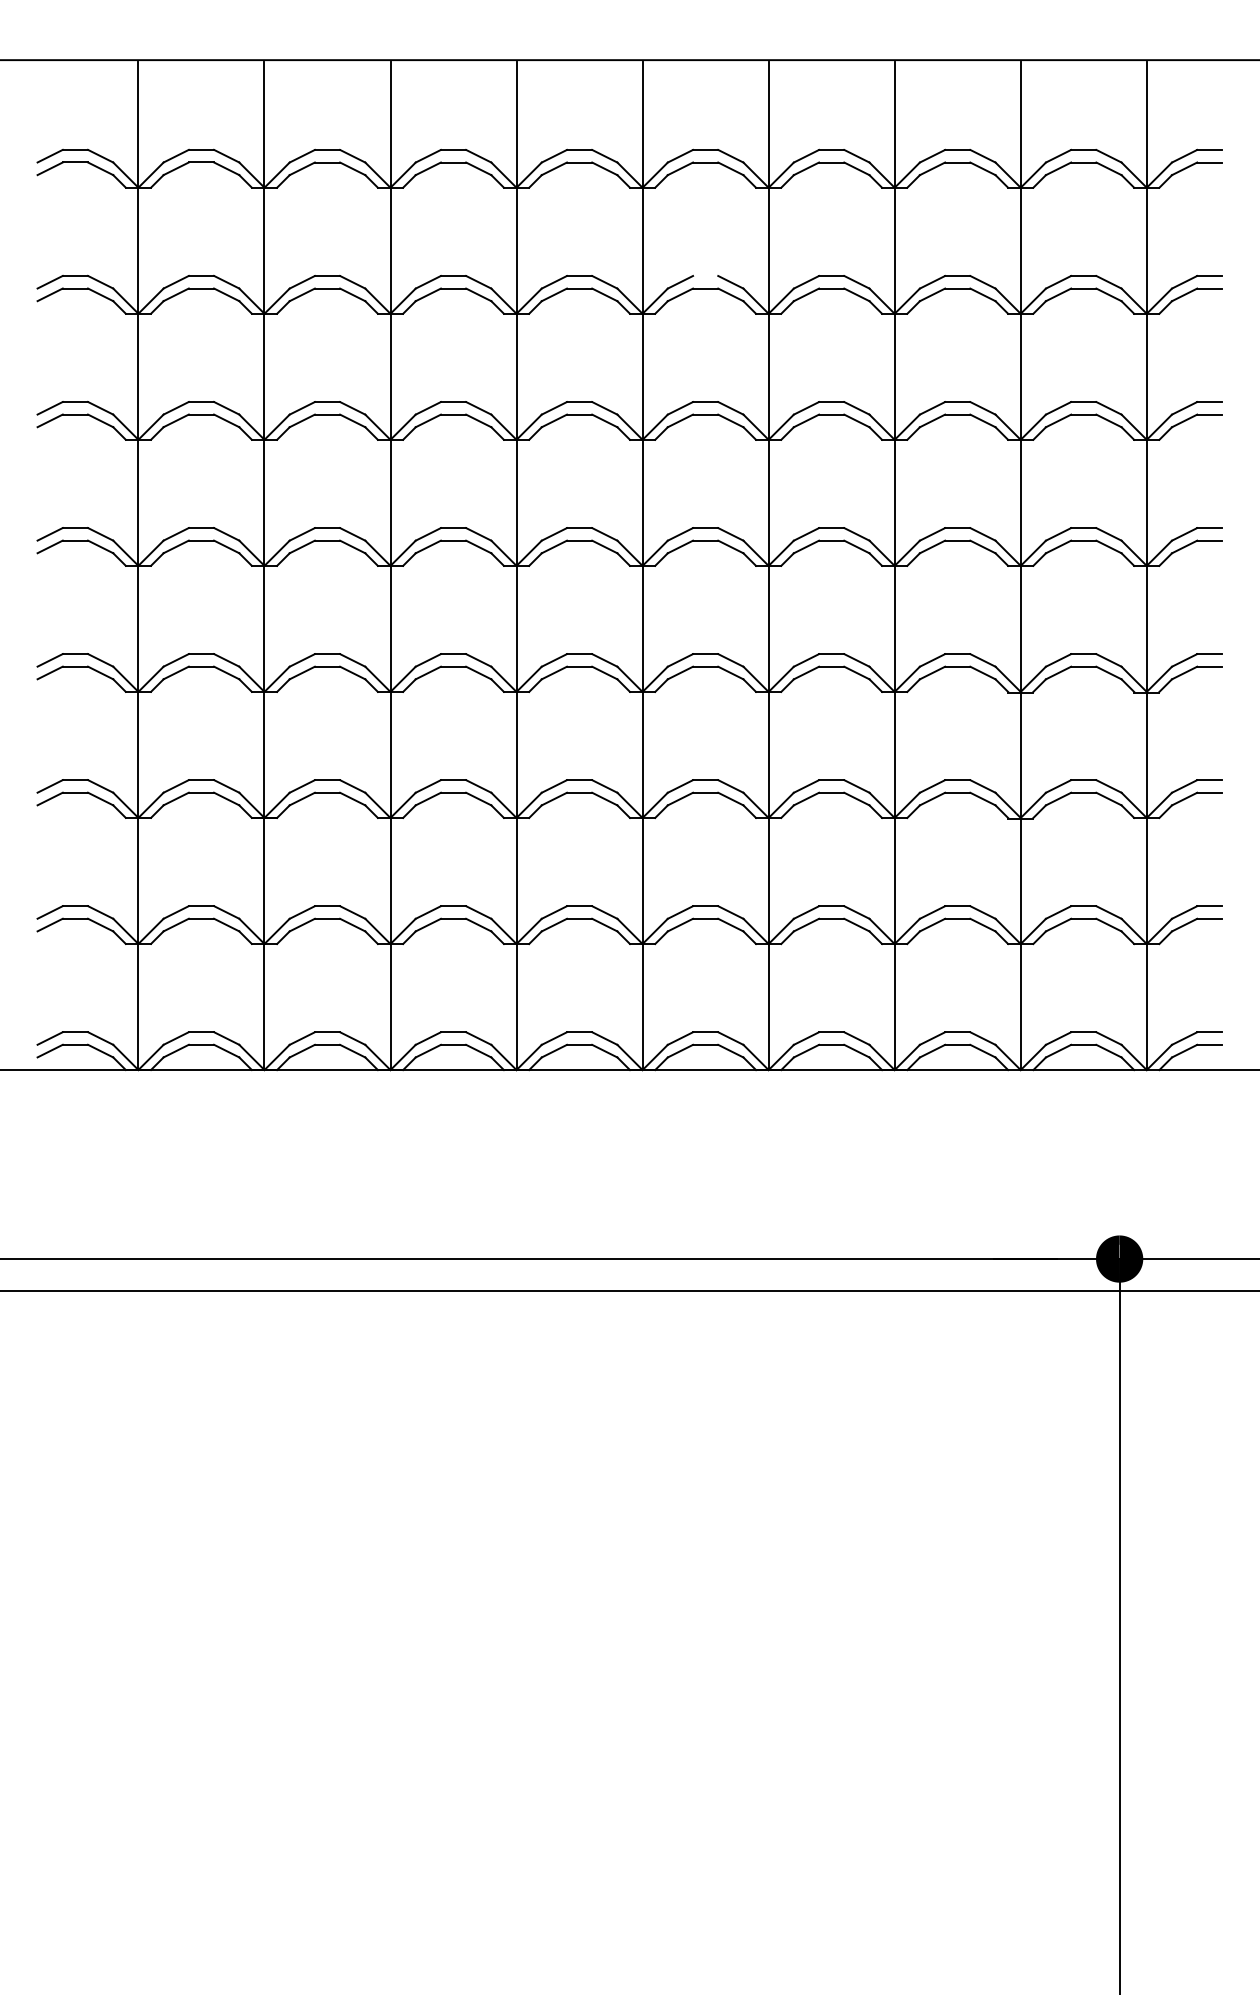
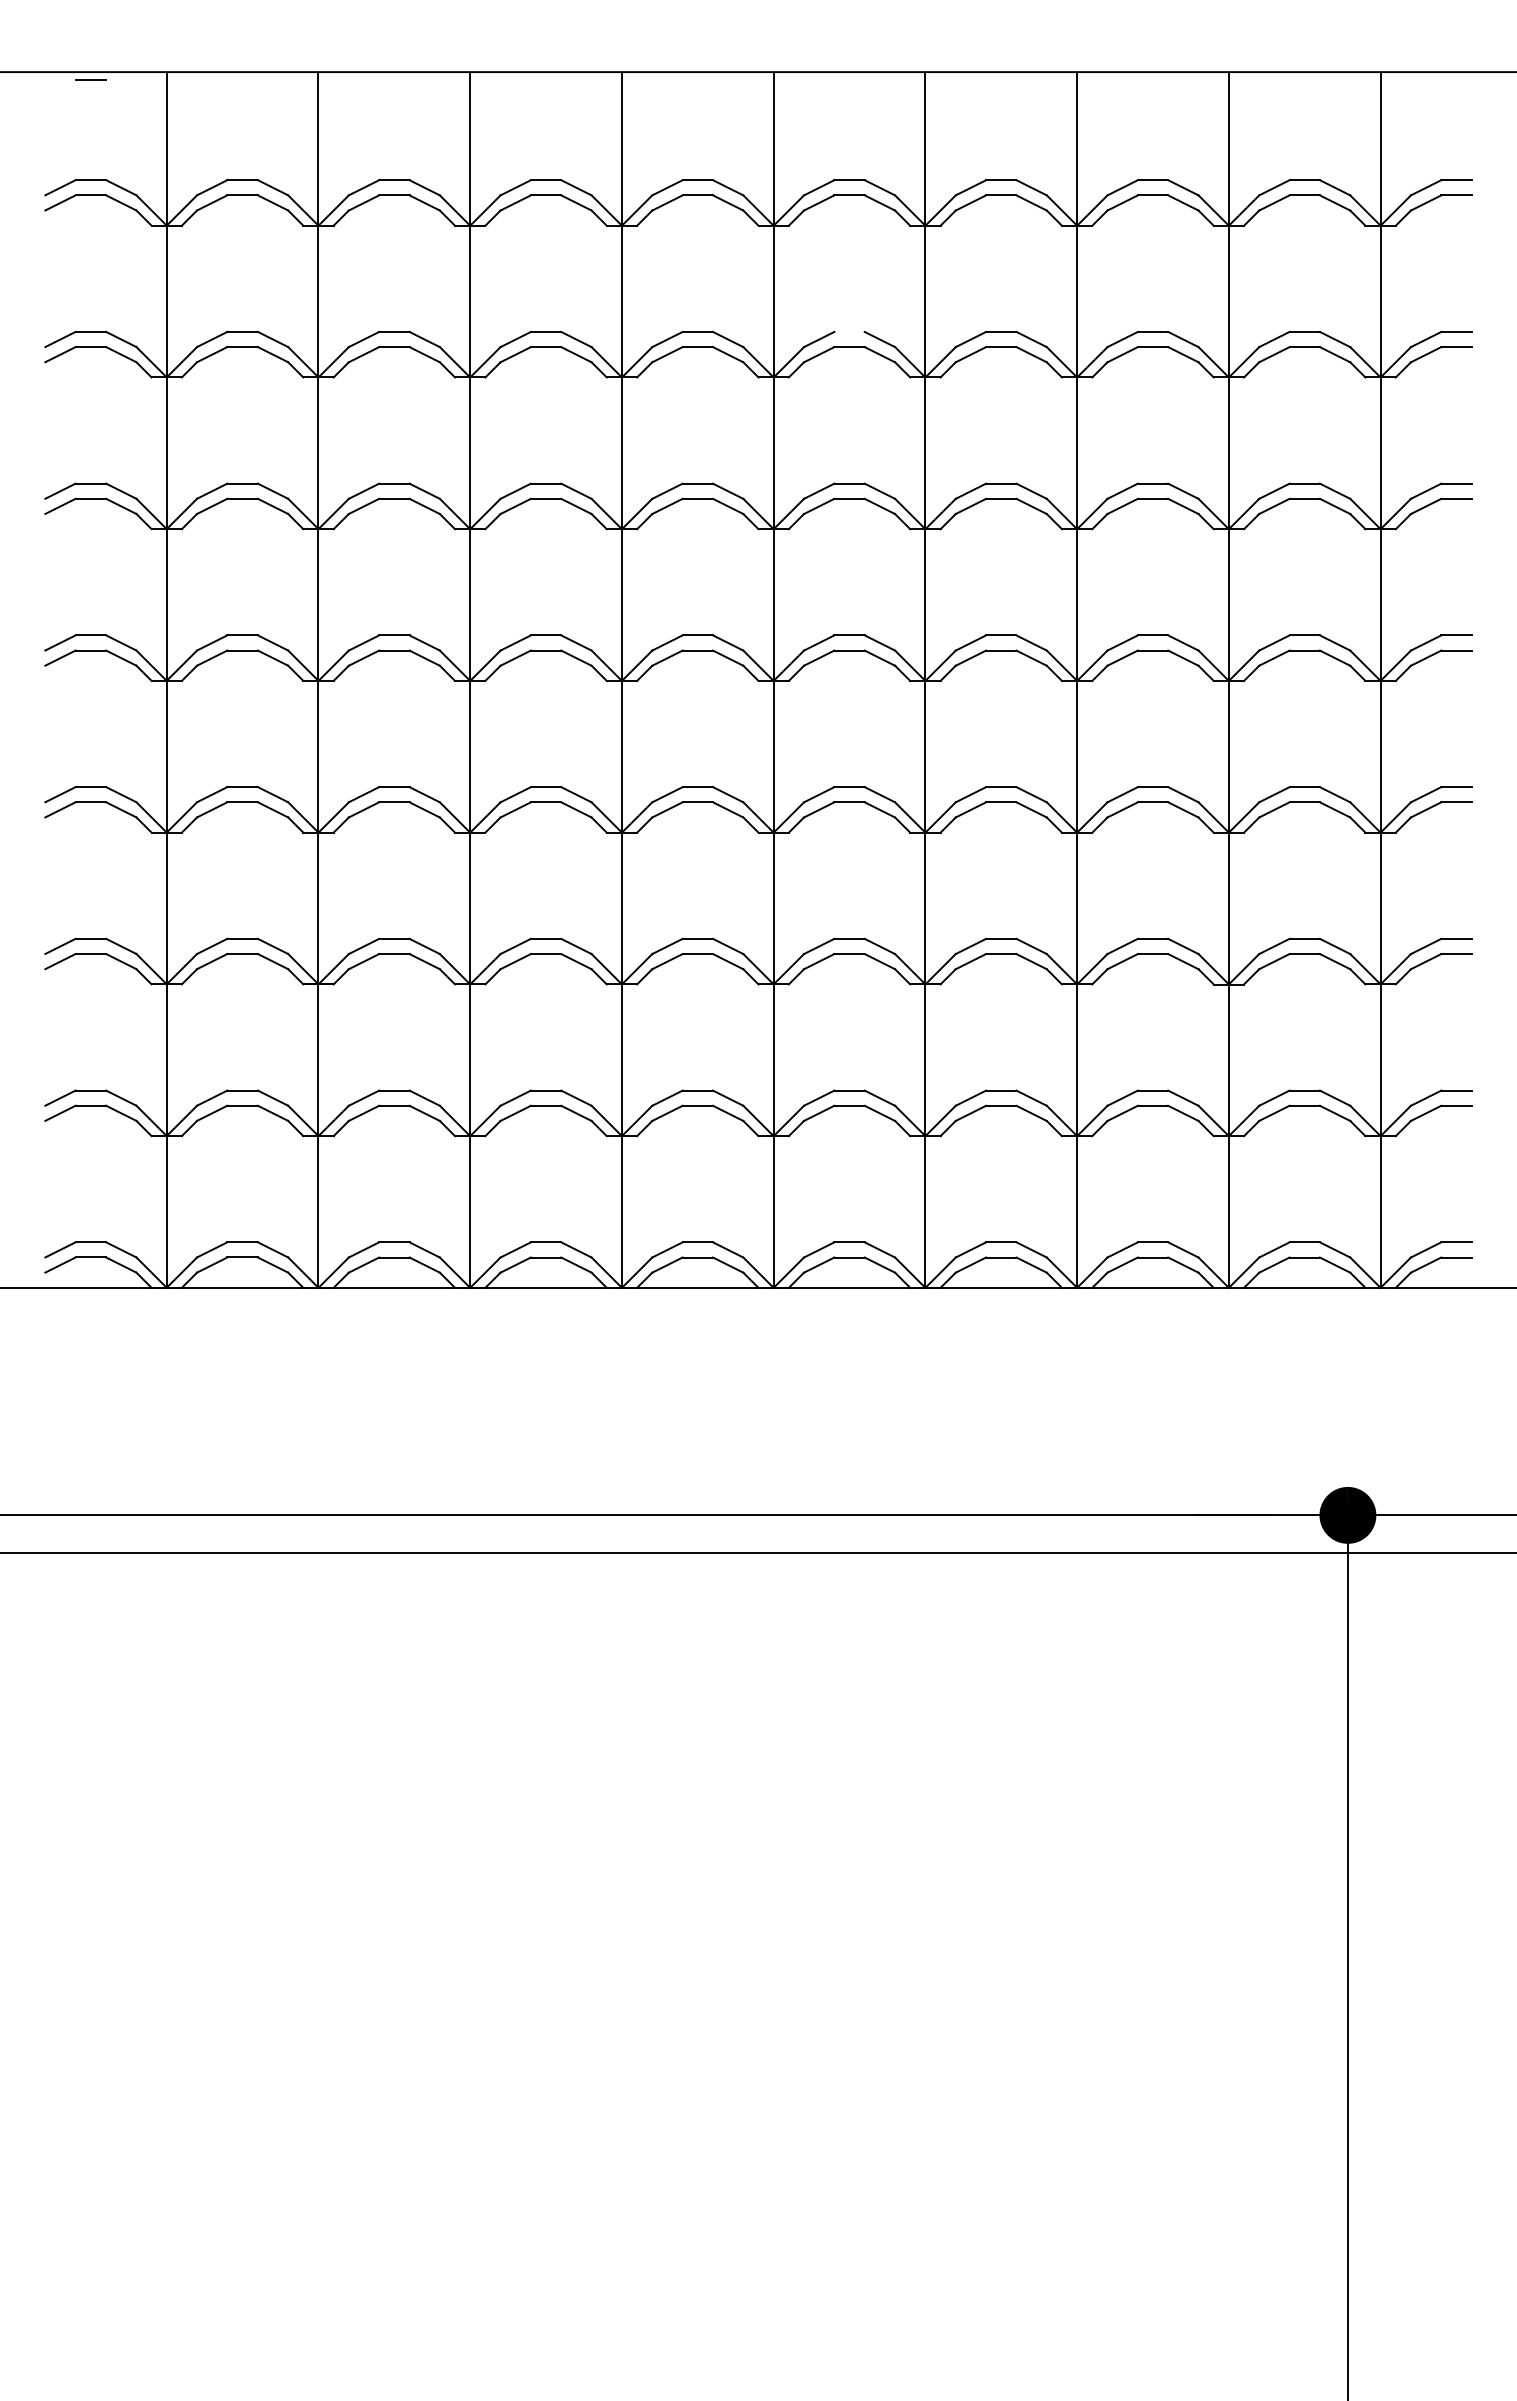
line: (75, 66) -> (90, 79), added

